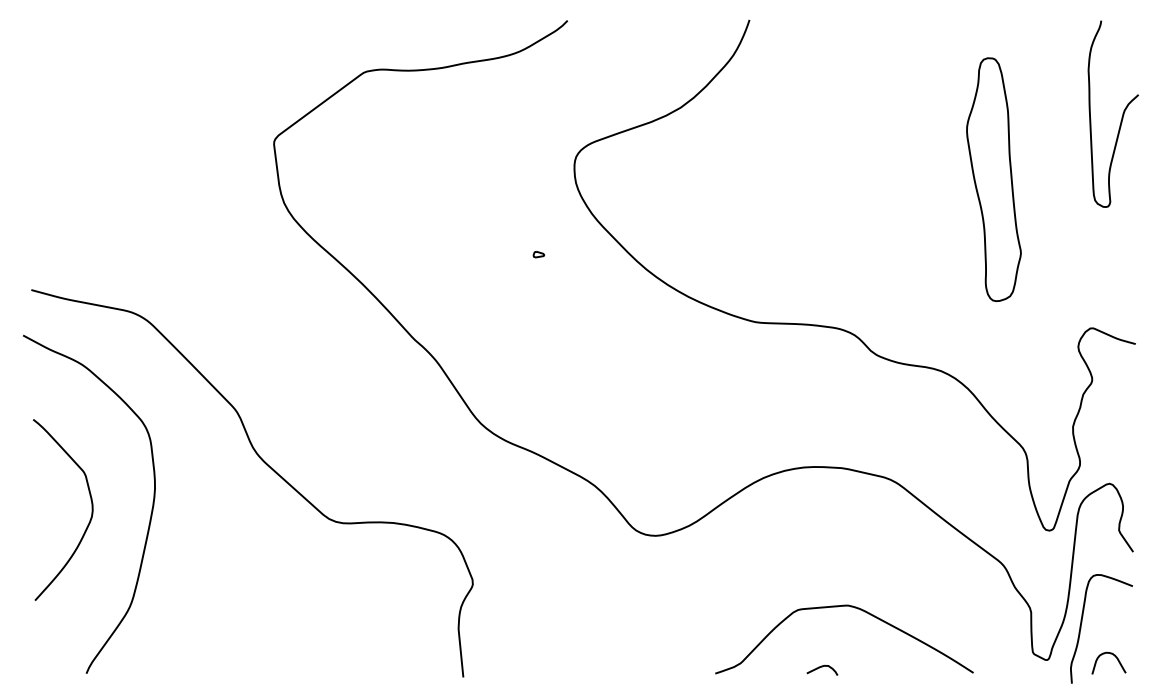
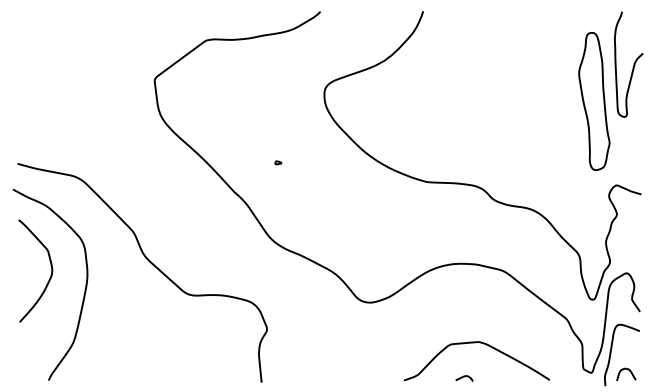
part: (994, 179) -> (594, 101), moved
part: (539, 254) -> (278, 162), moved
curve: (87, 521) -> (49, 277), moved

